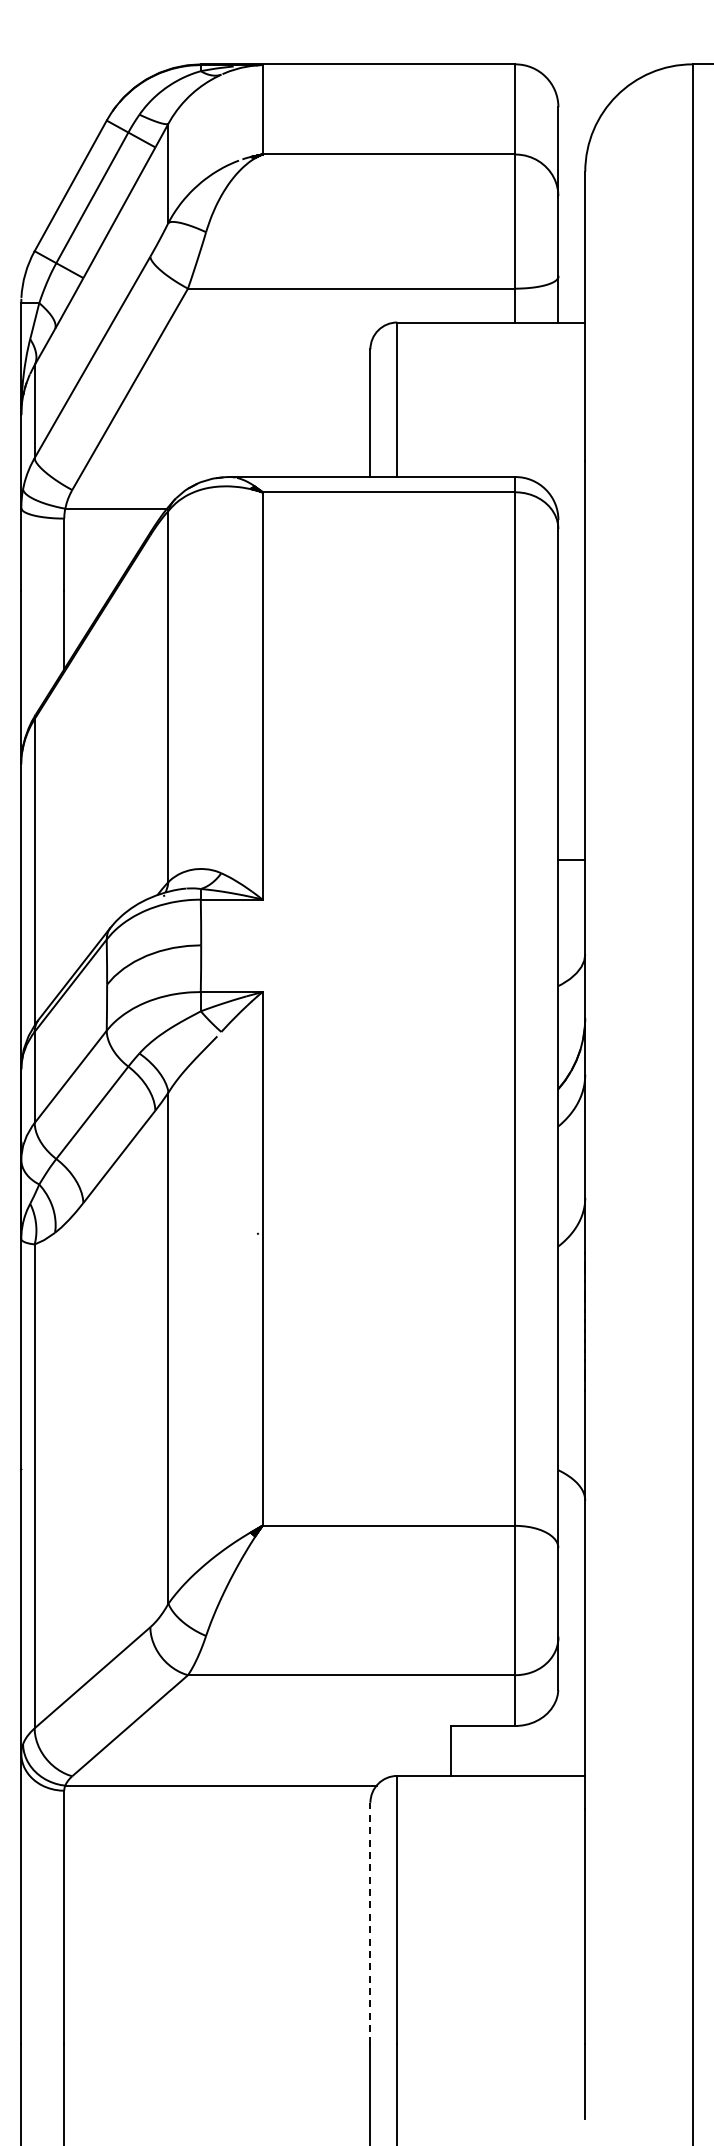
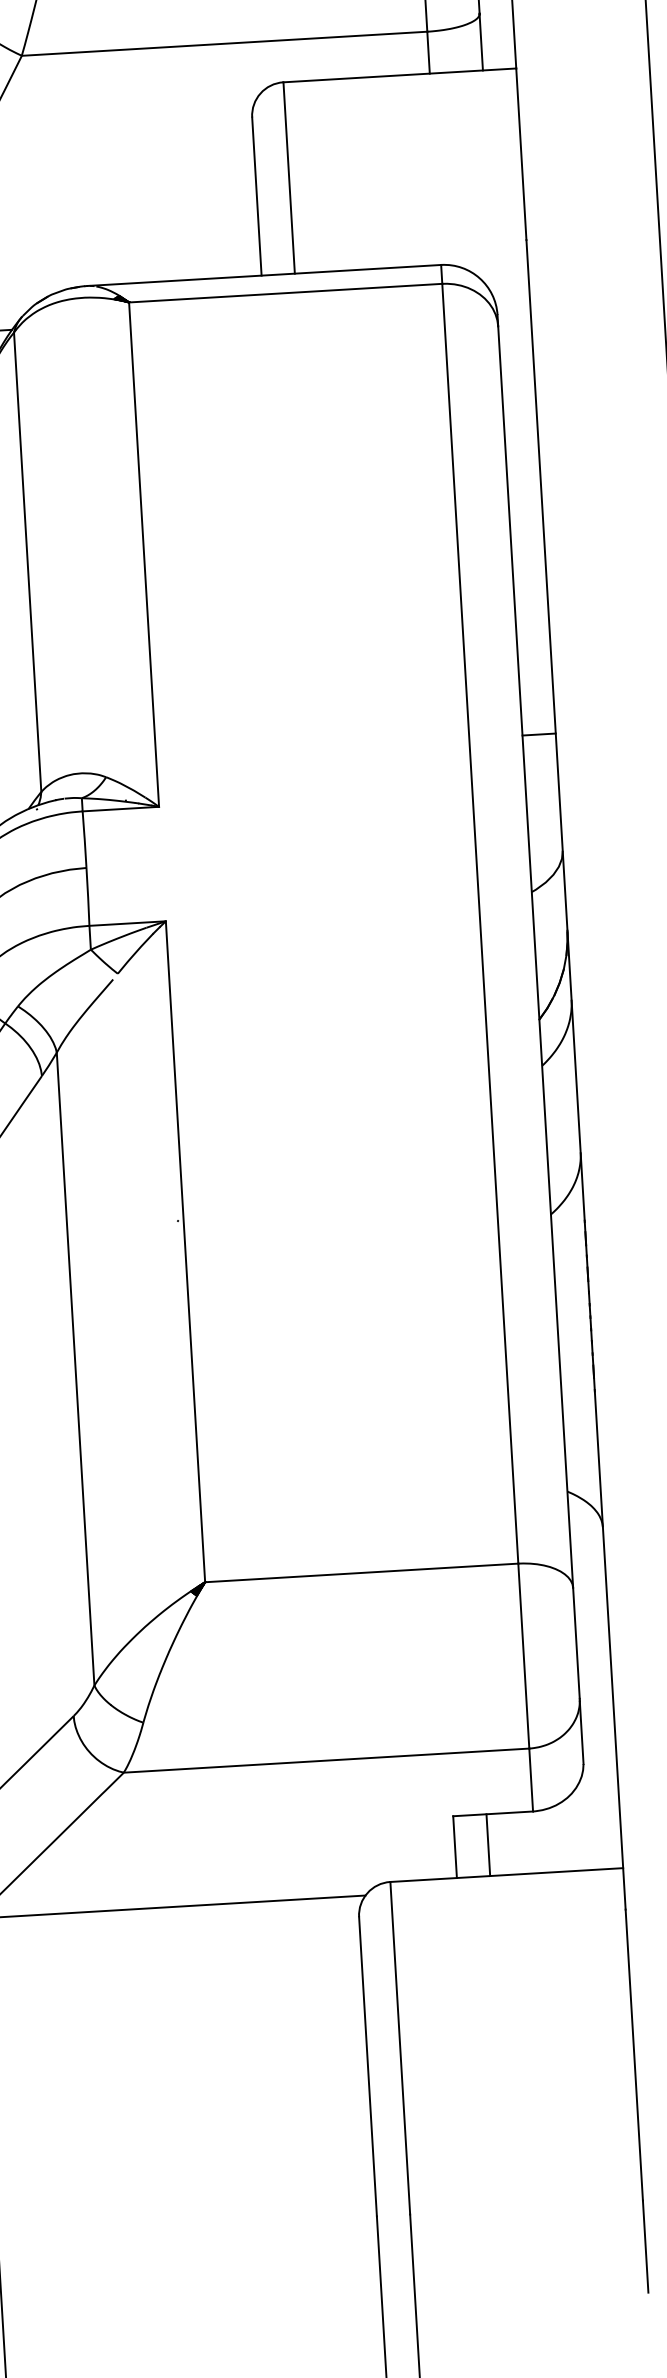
line: (477, 1750) -> (487, 1844), added
line: (370, 1923) -> (368, 2066), dashed -> solid

